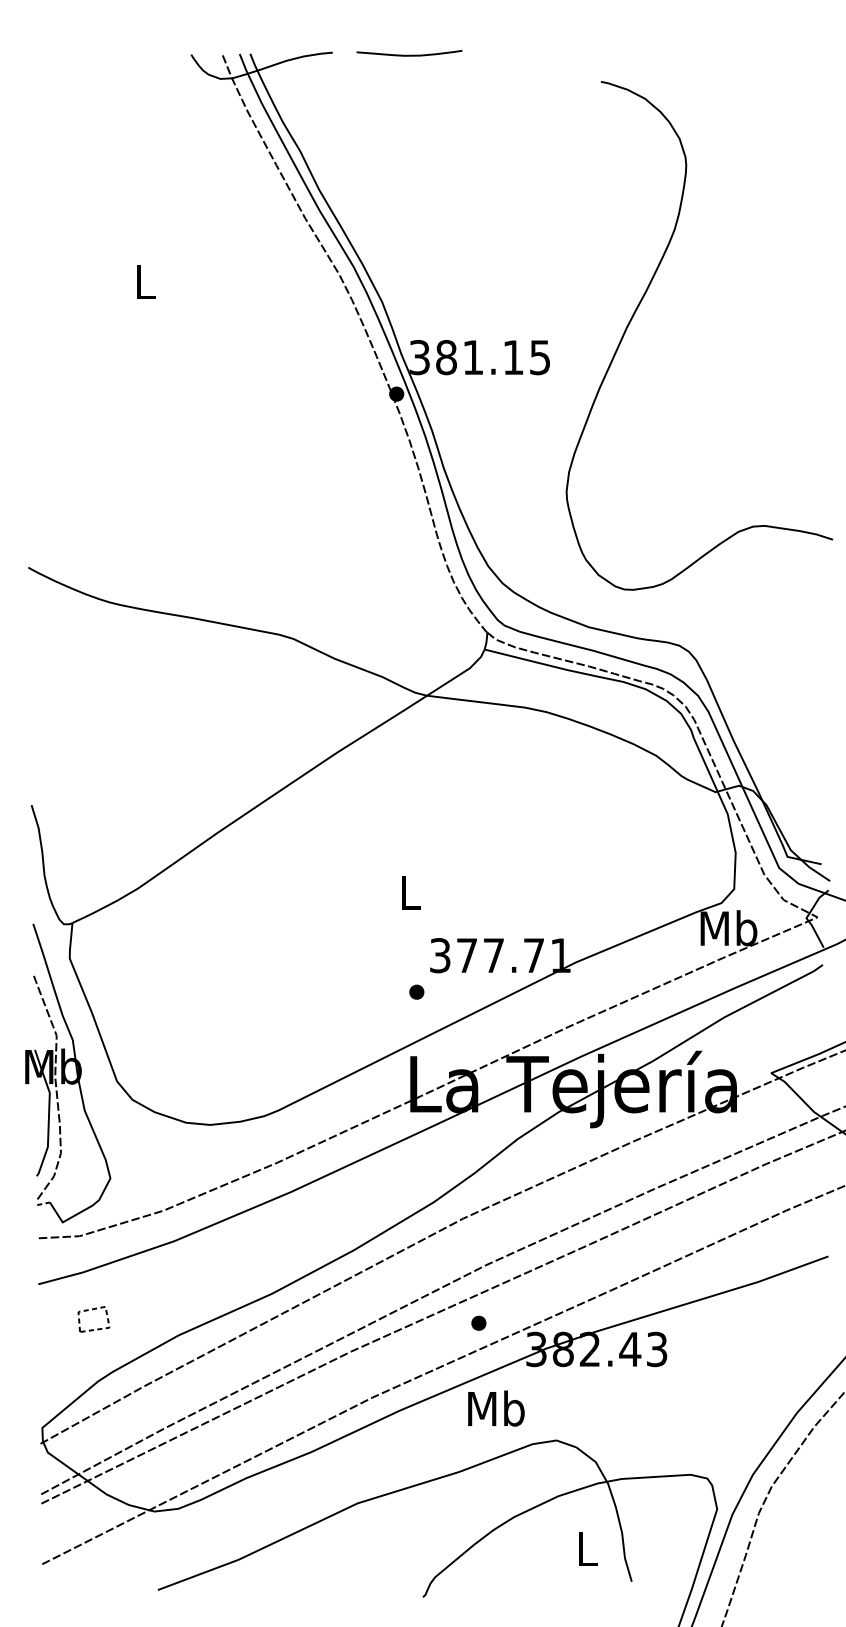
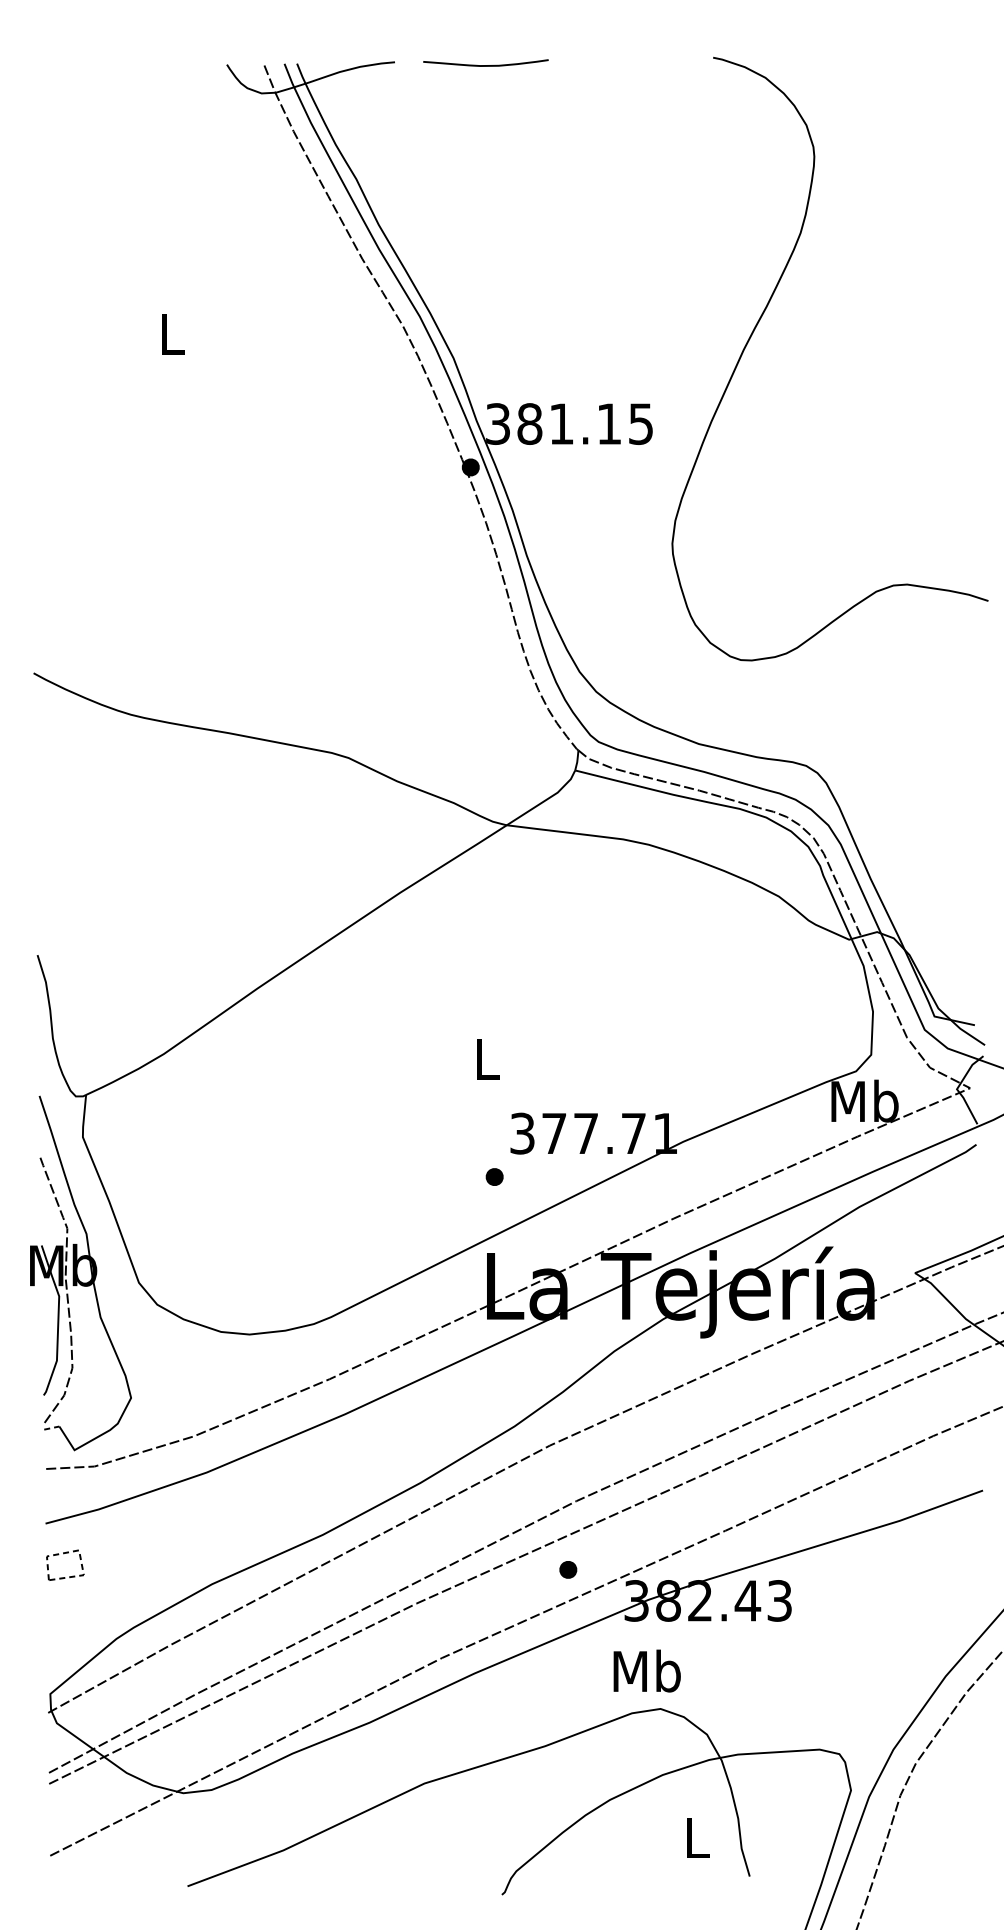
curve: (640, 304) -> (760, 321), moved
part: (92, 1310) -> (63, 1554), moved
text: (496, 1408) -> (647, 1670), moved

